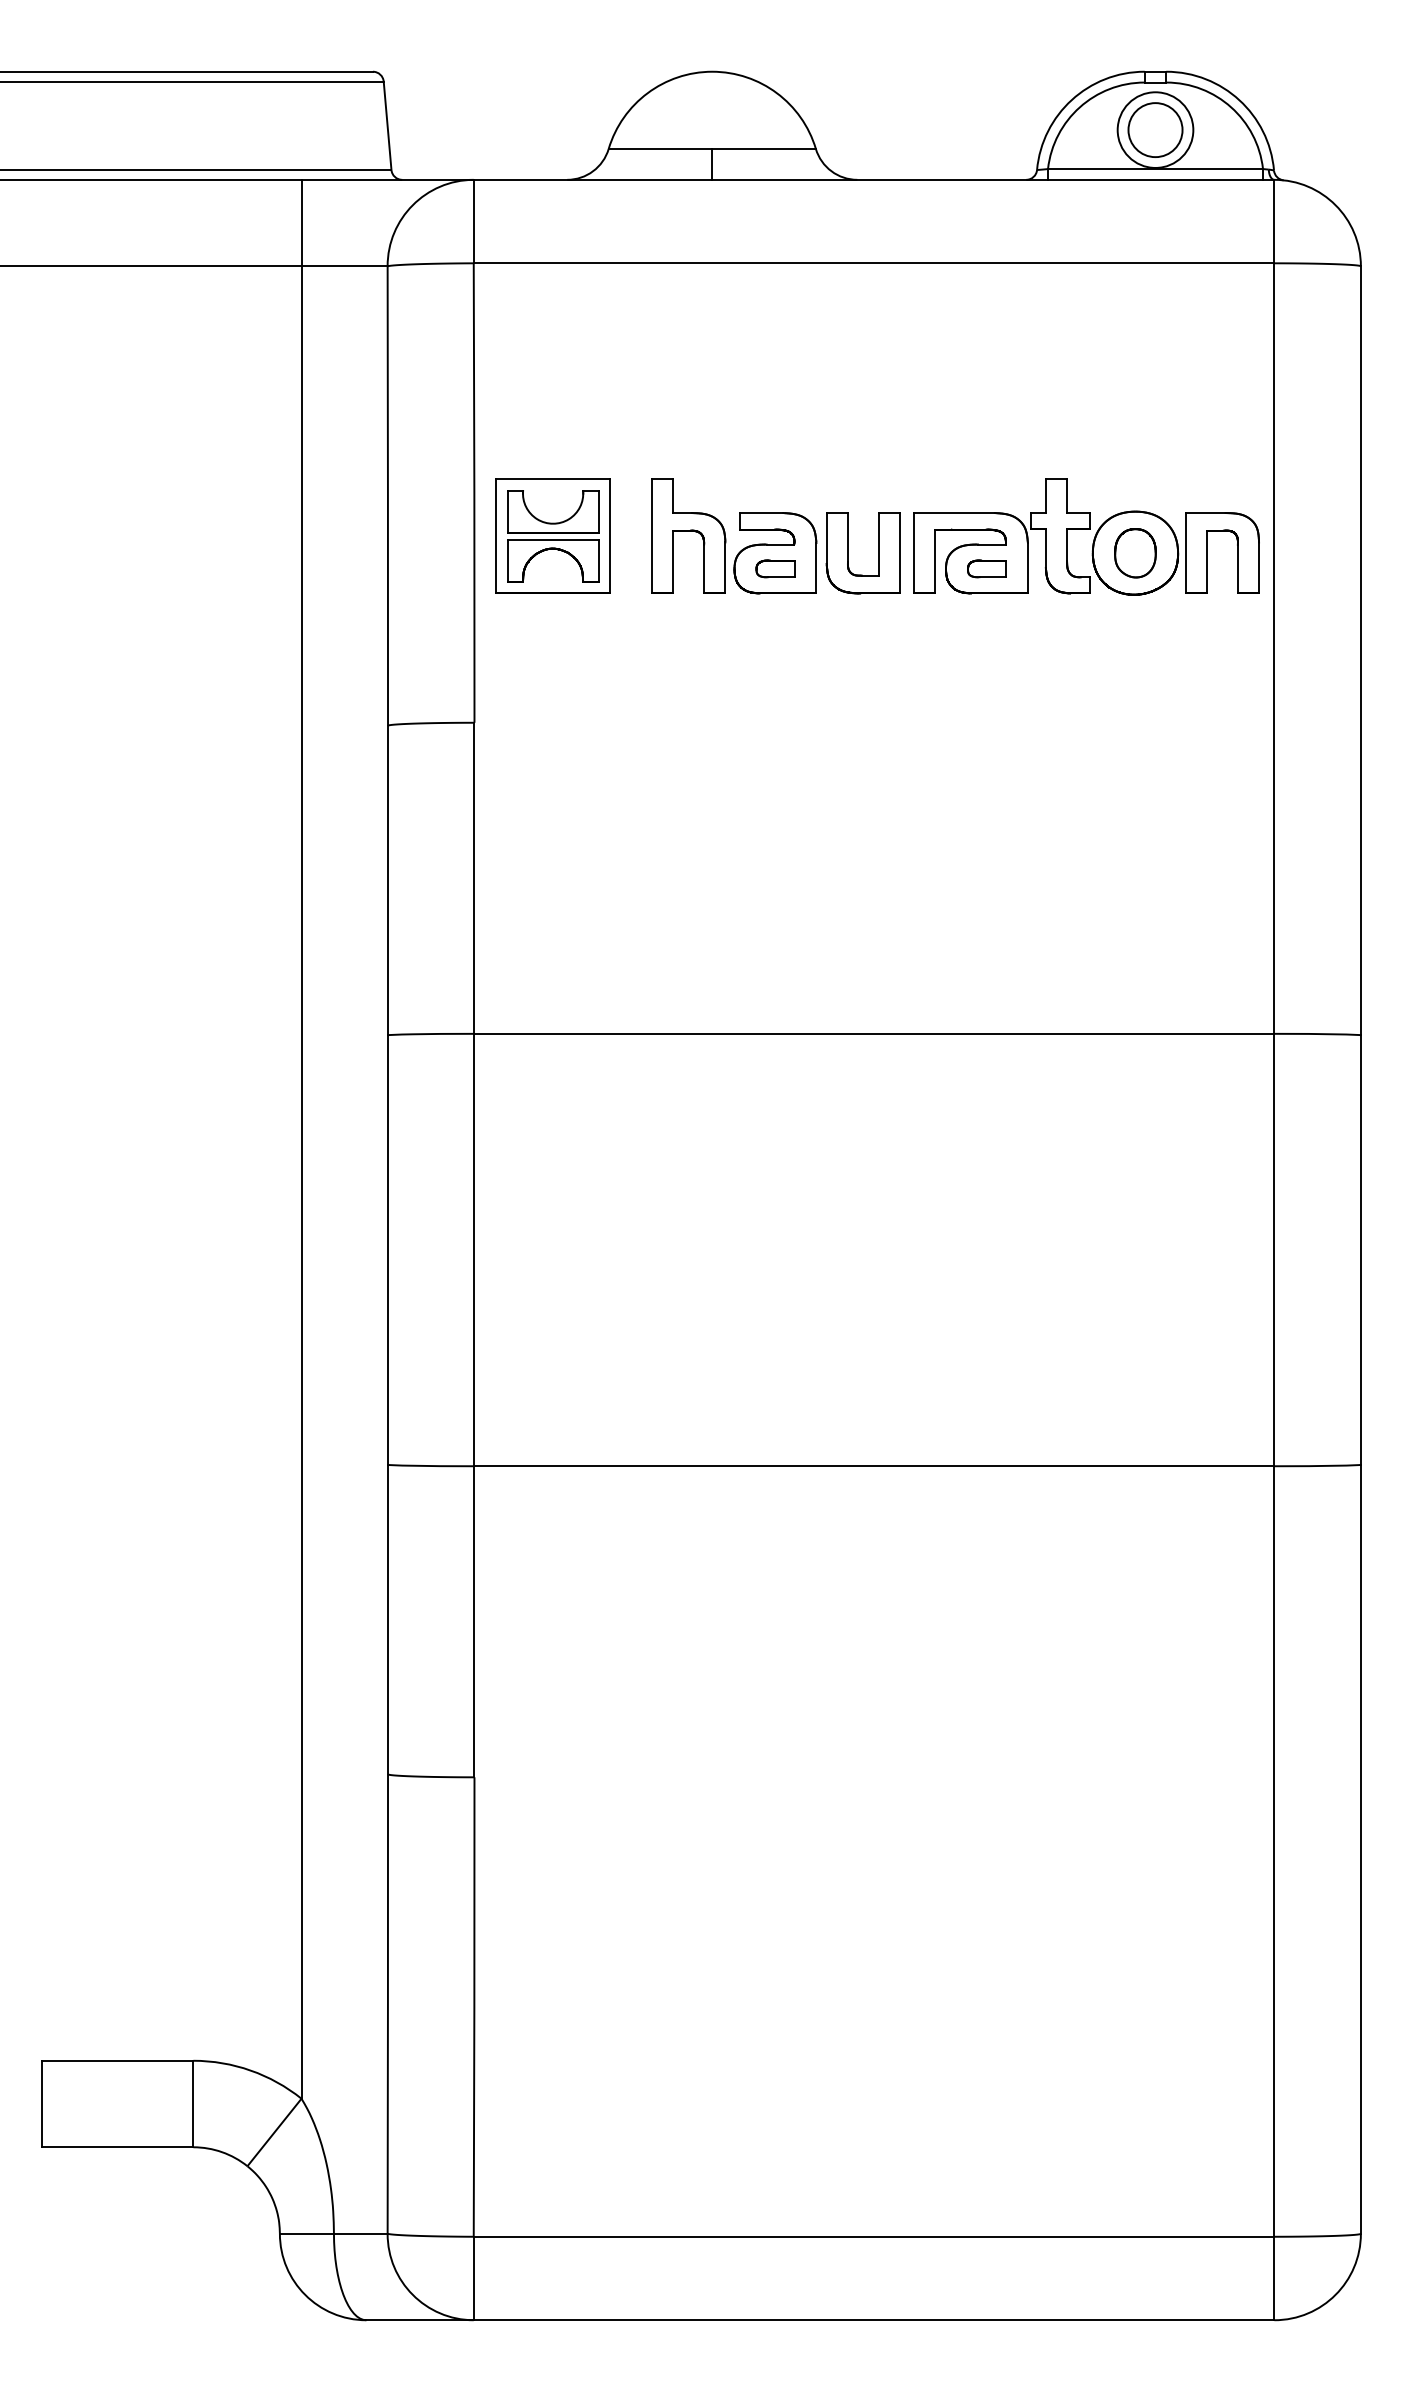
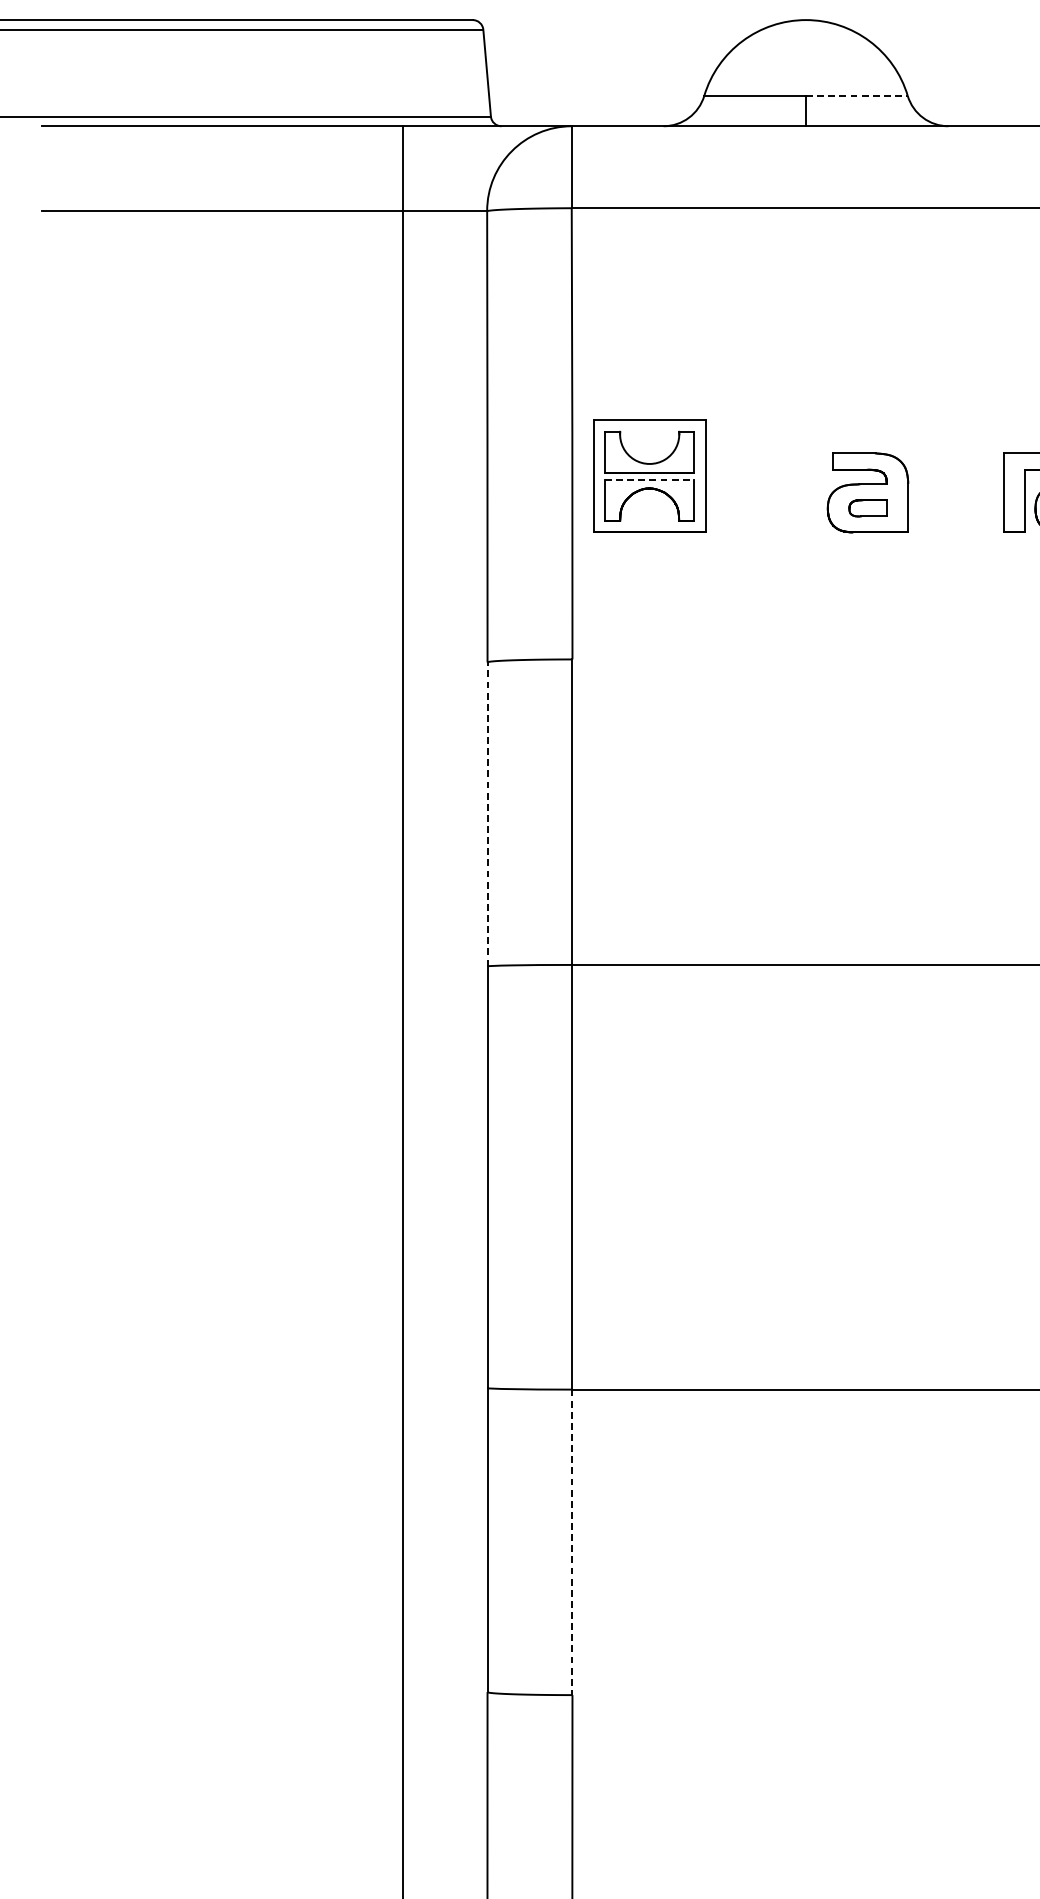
line: (764, 148) -> (857, 95), solid -> dashed
part: (688, 535) -> (782, 475), removed
line: (553, 539) -> (650, 479), solid -> dashed
part: (848, 553) -> (939, 493), removed
line: (388, 880) -> (488, 814), solid -> dashed
line: (474, 1621) -> (572, 1542), solid -> dashed

